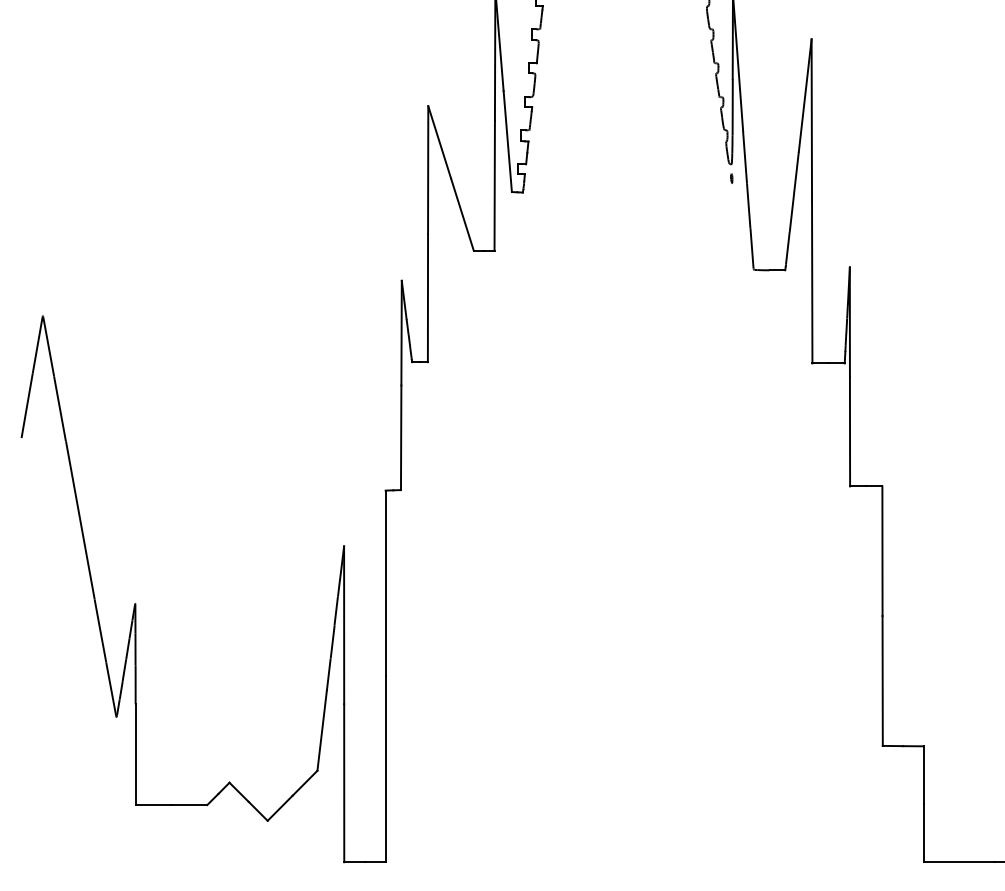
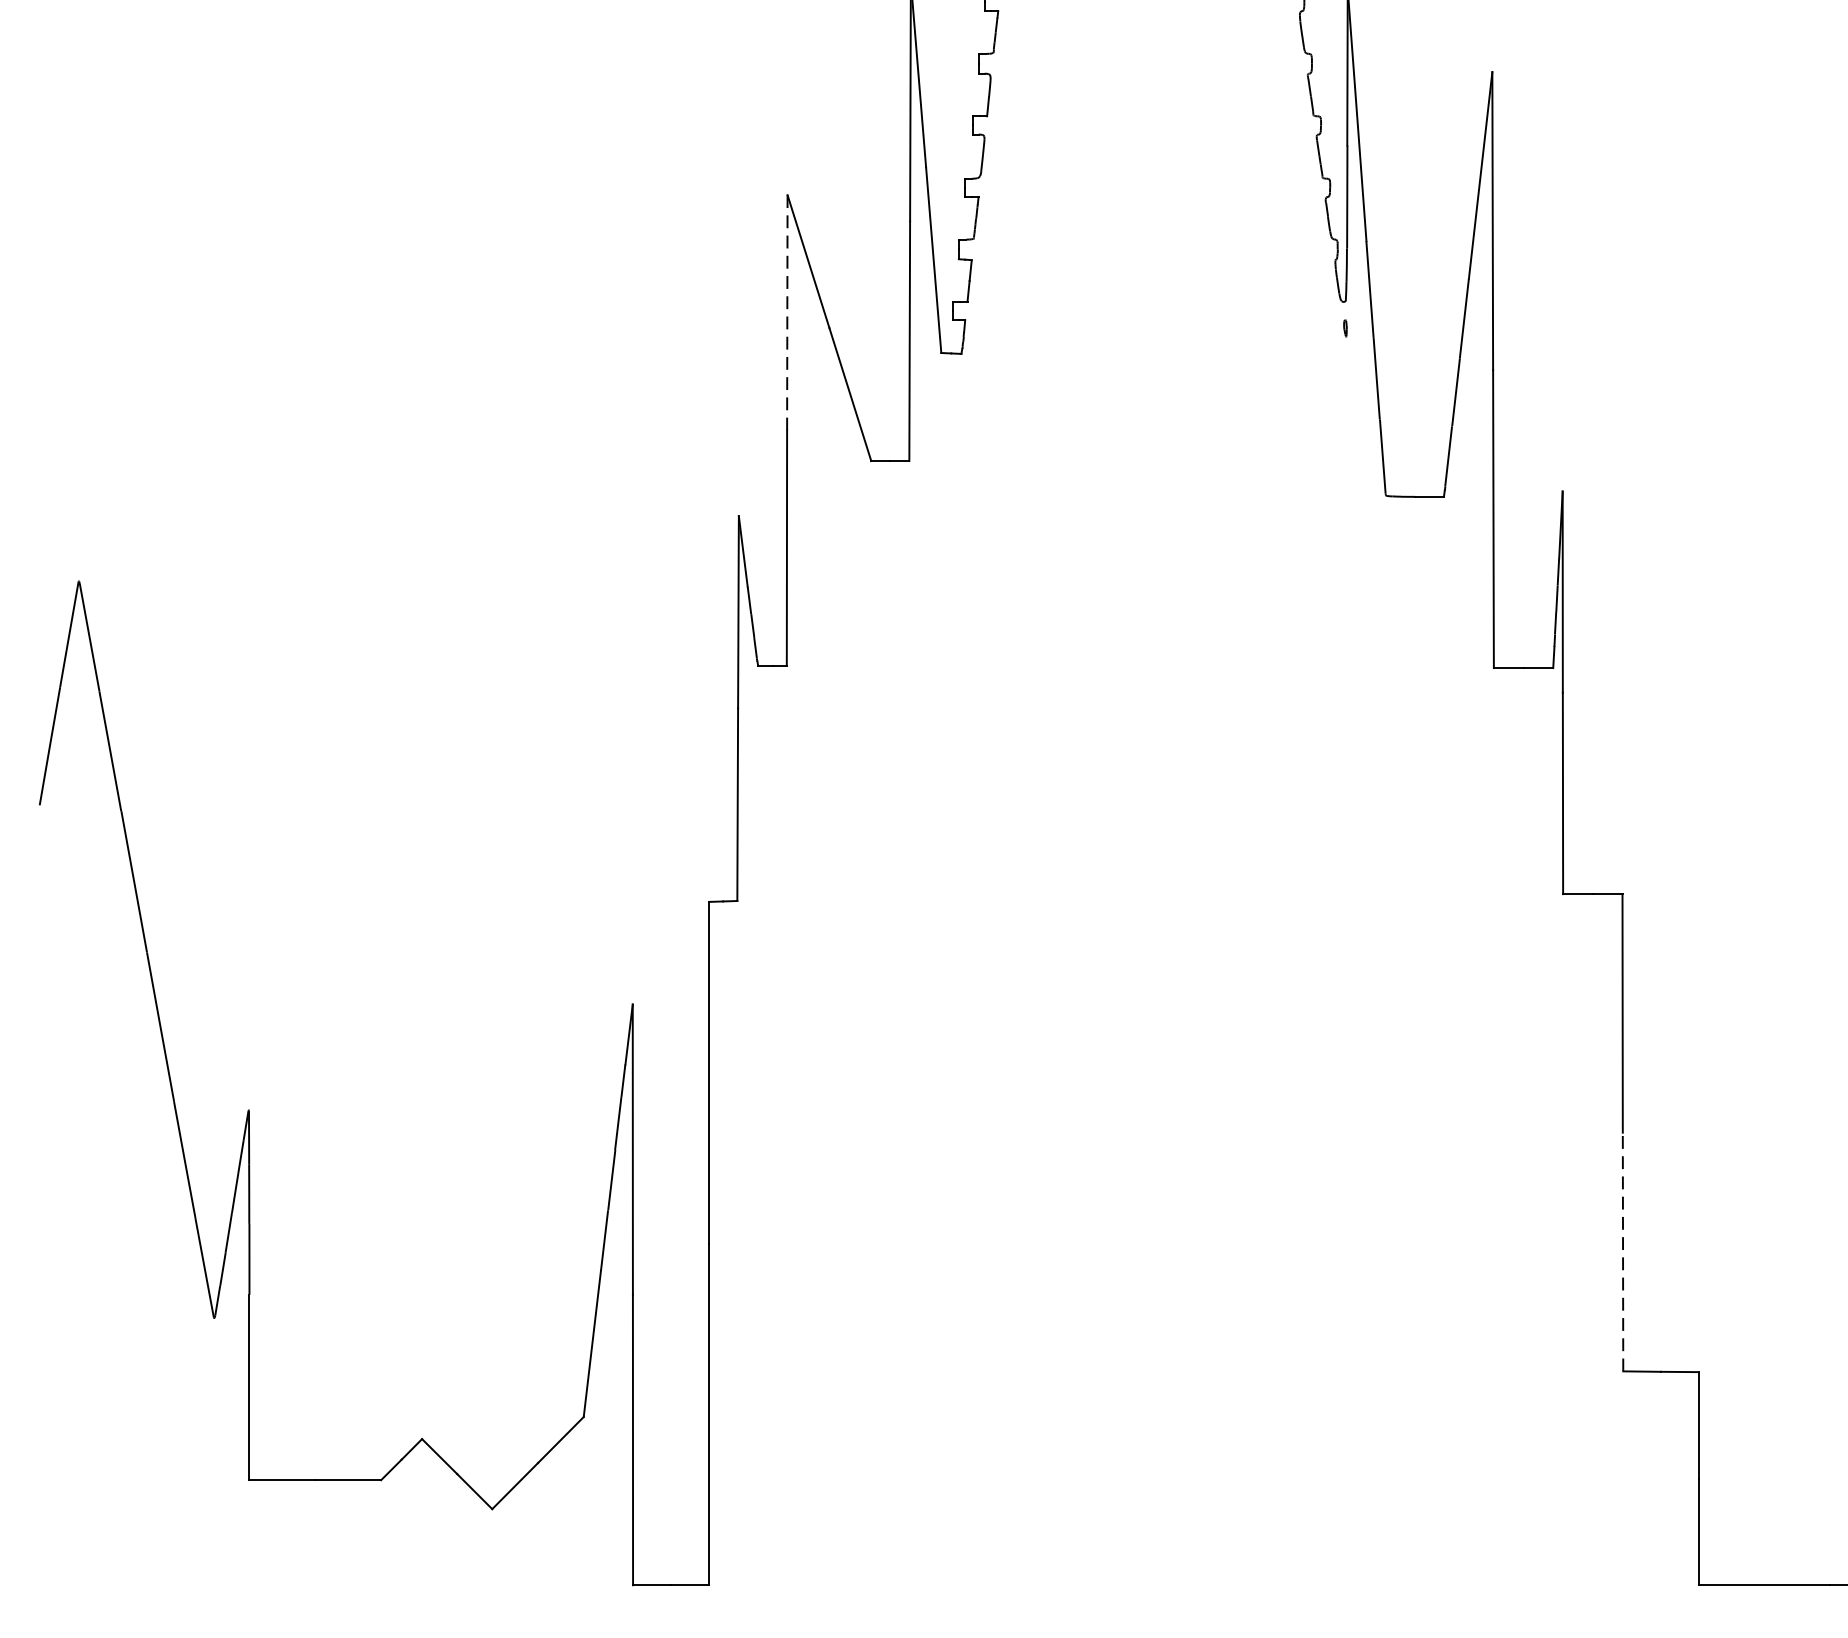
line: (428, 170) -> (787, 313), solid -> dashed
line: (882, 681) -> (1622, 1252), solid -> dashed

